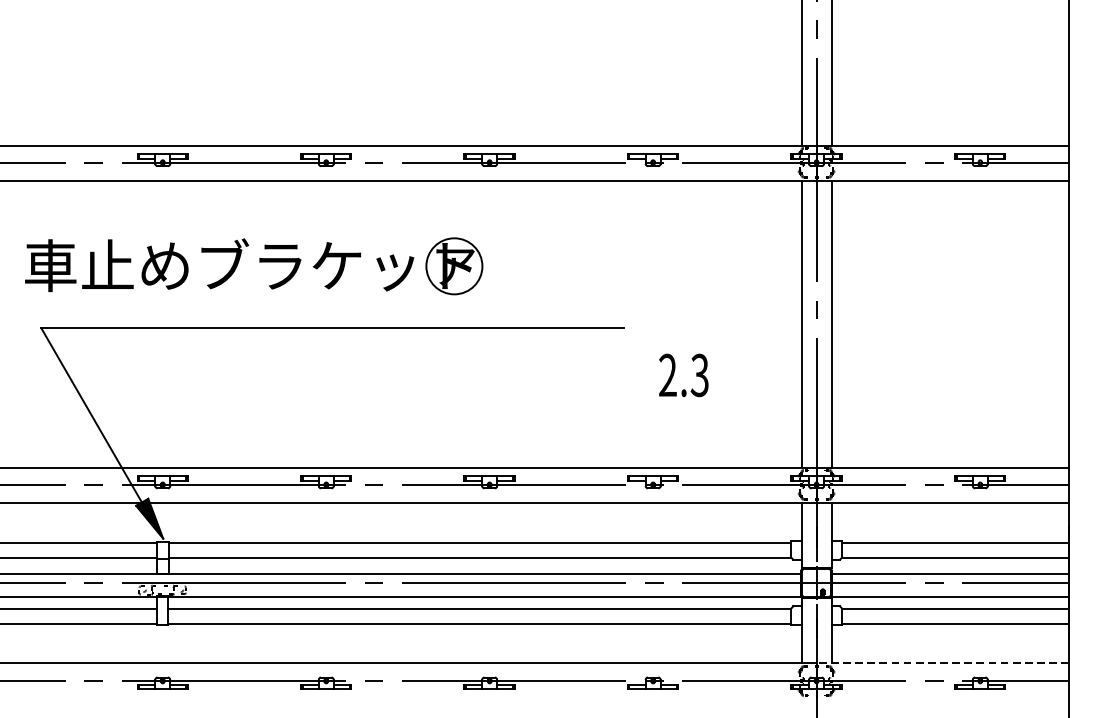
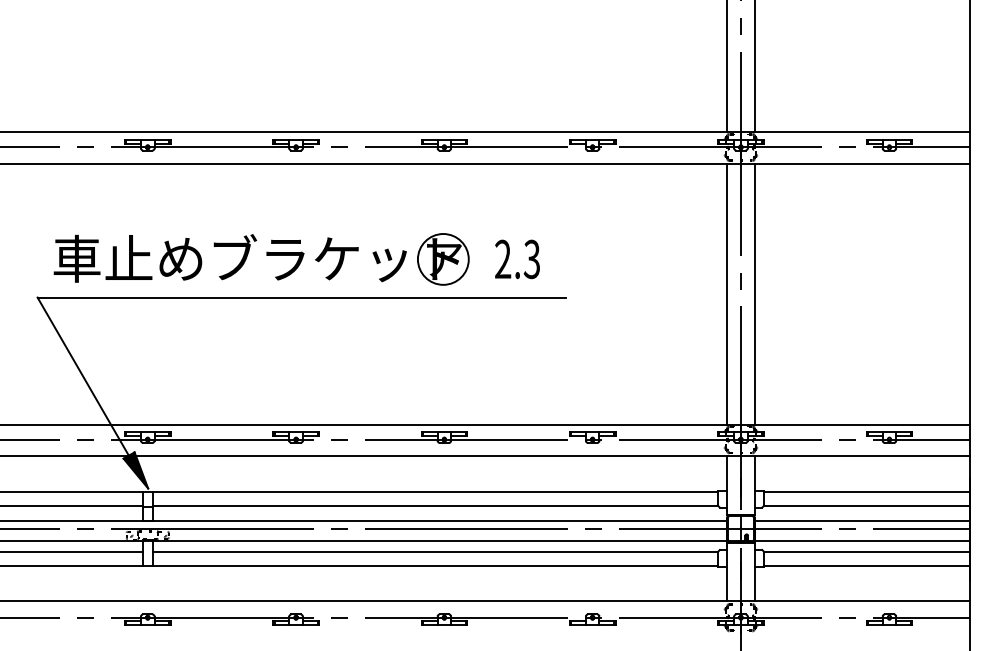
part: (259, 262) -> (266, 255), moved
text: (683, 375) -> (517, 259), moved
line: (942, 662) -> (855, 600), dashed -> solid

